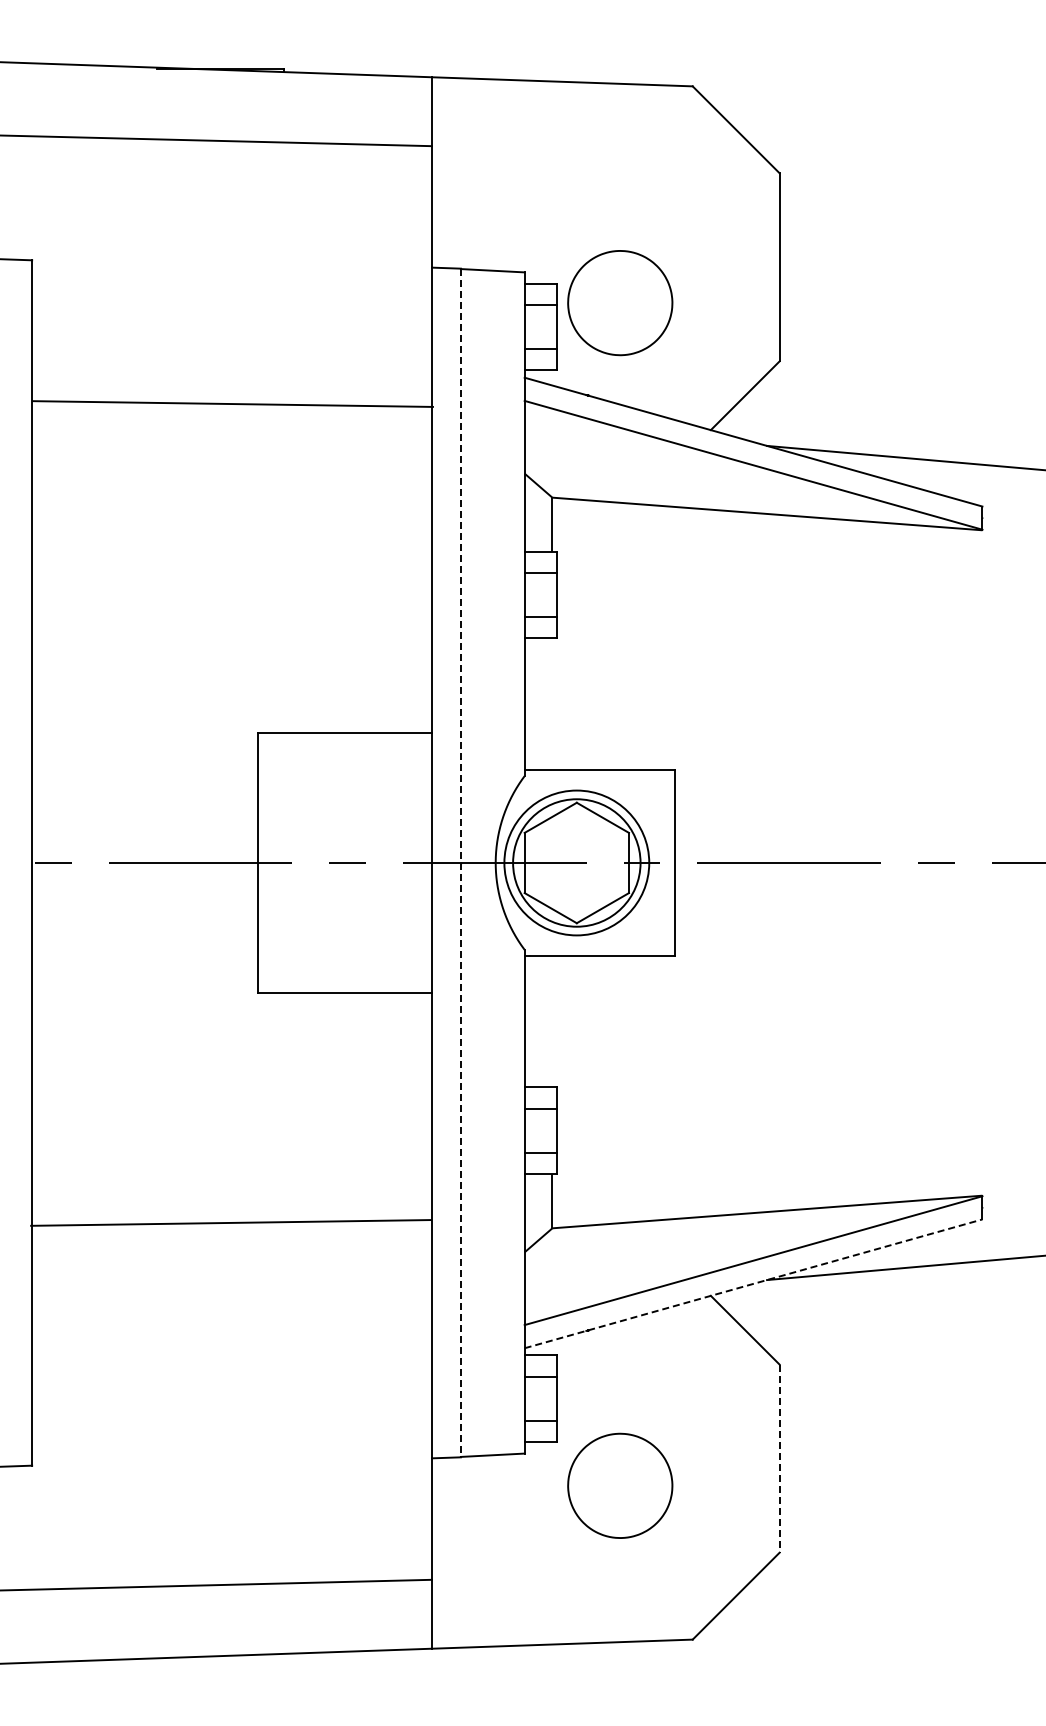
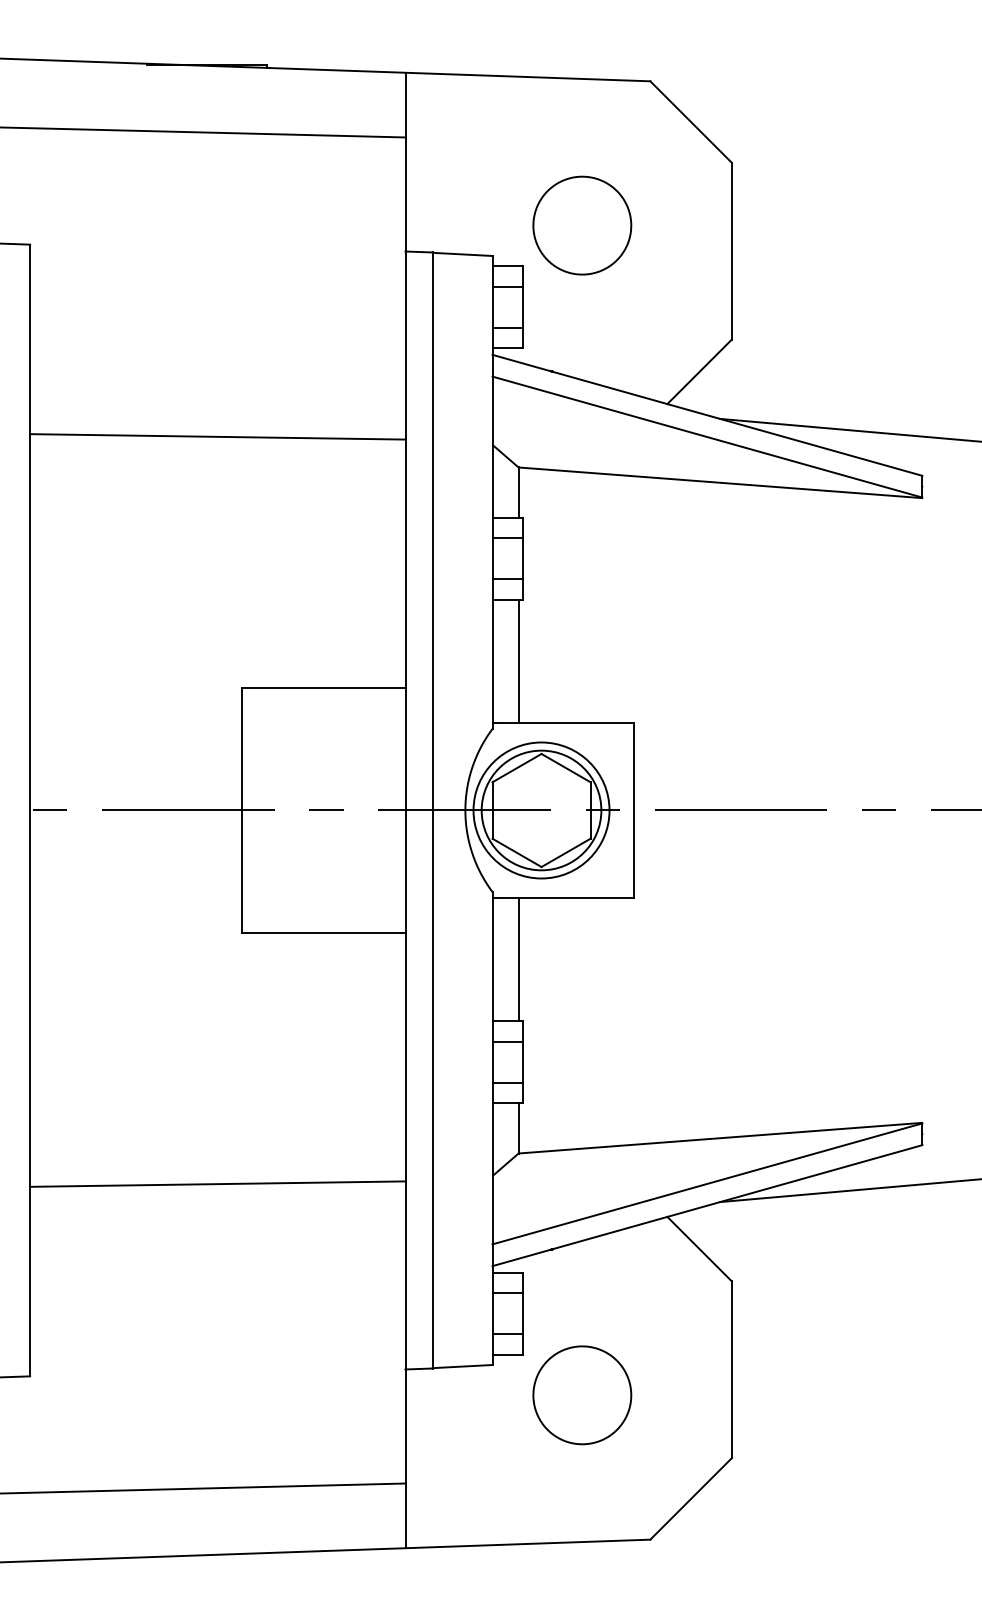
part: (620, 303) -> (582, 226), moved
line: (232, 403) -> (217, 436), moved
line: (552, 704) -> (518, 661), added
line: (460, 863) -> (432, 810), dashed -> solid
line: (552, 1021) -> (518, 959), added
line: (230, 1222) -> (217, 1183), moved
line: (753, 1283) -> (707, 1205), dashed -> solid
line: (779, 1459) -> (731, 1370), dashed -> solid

